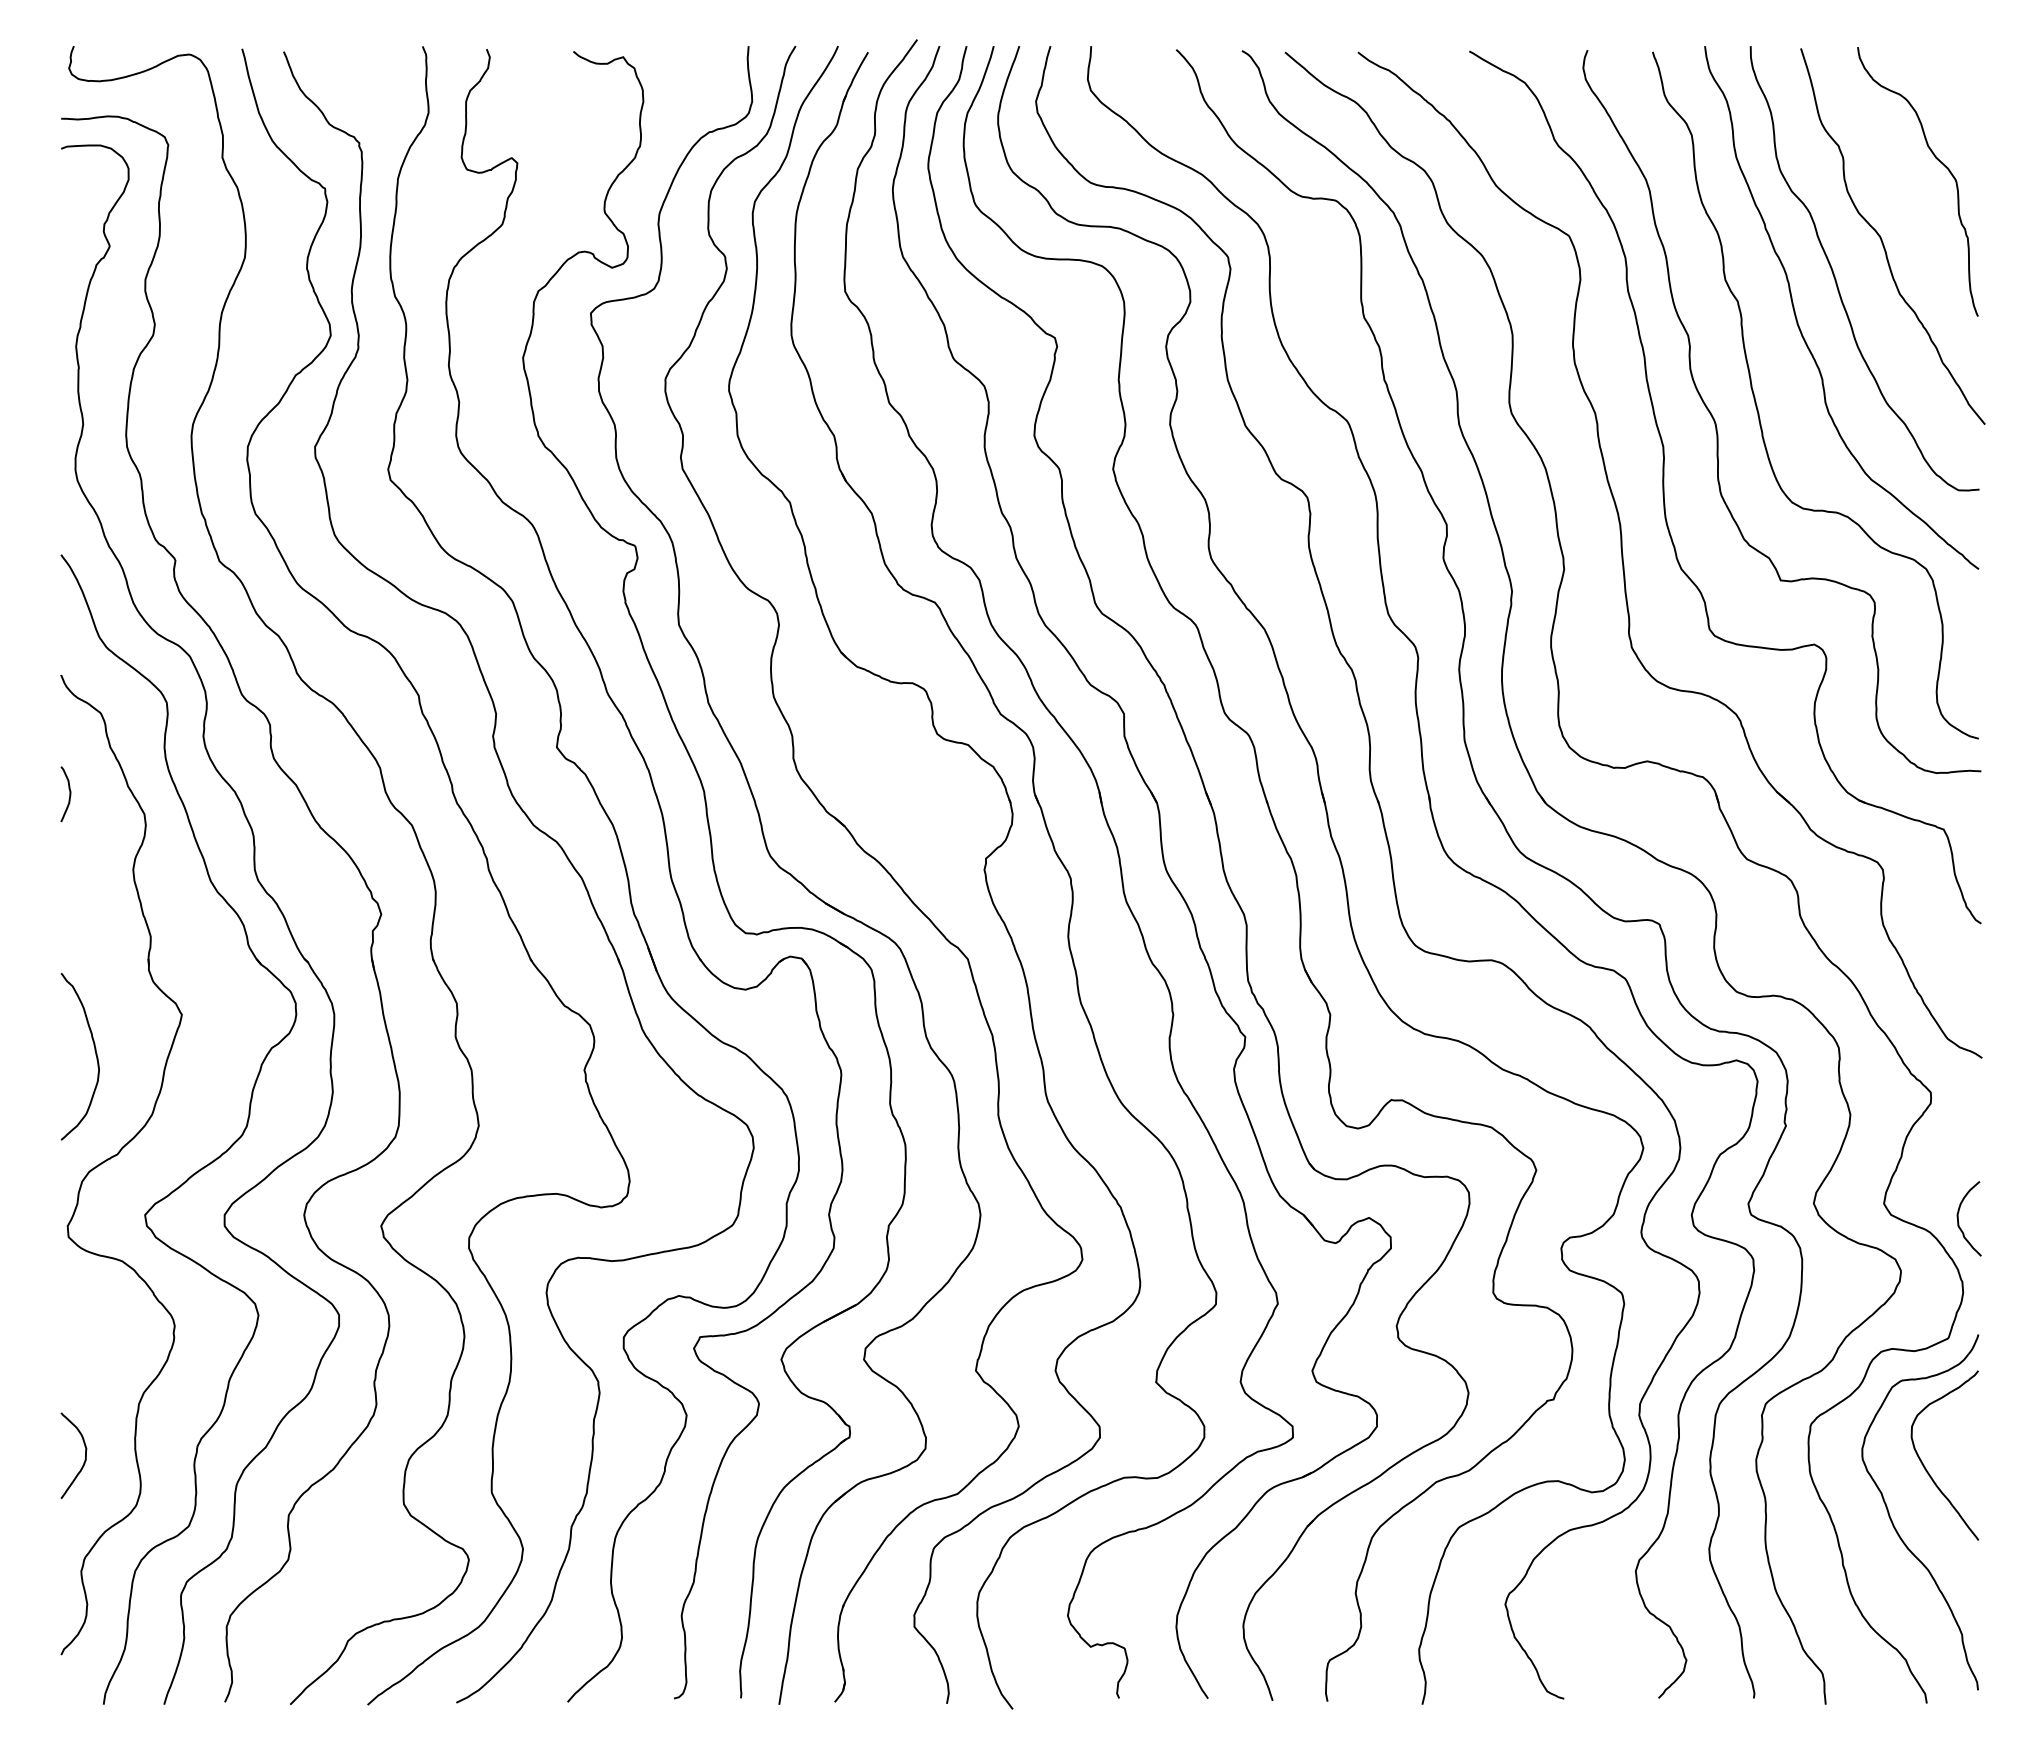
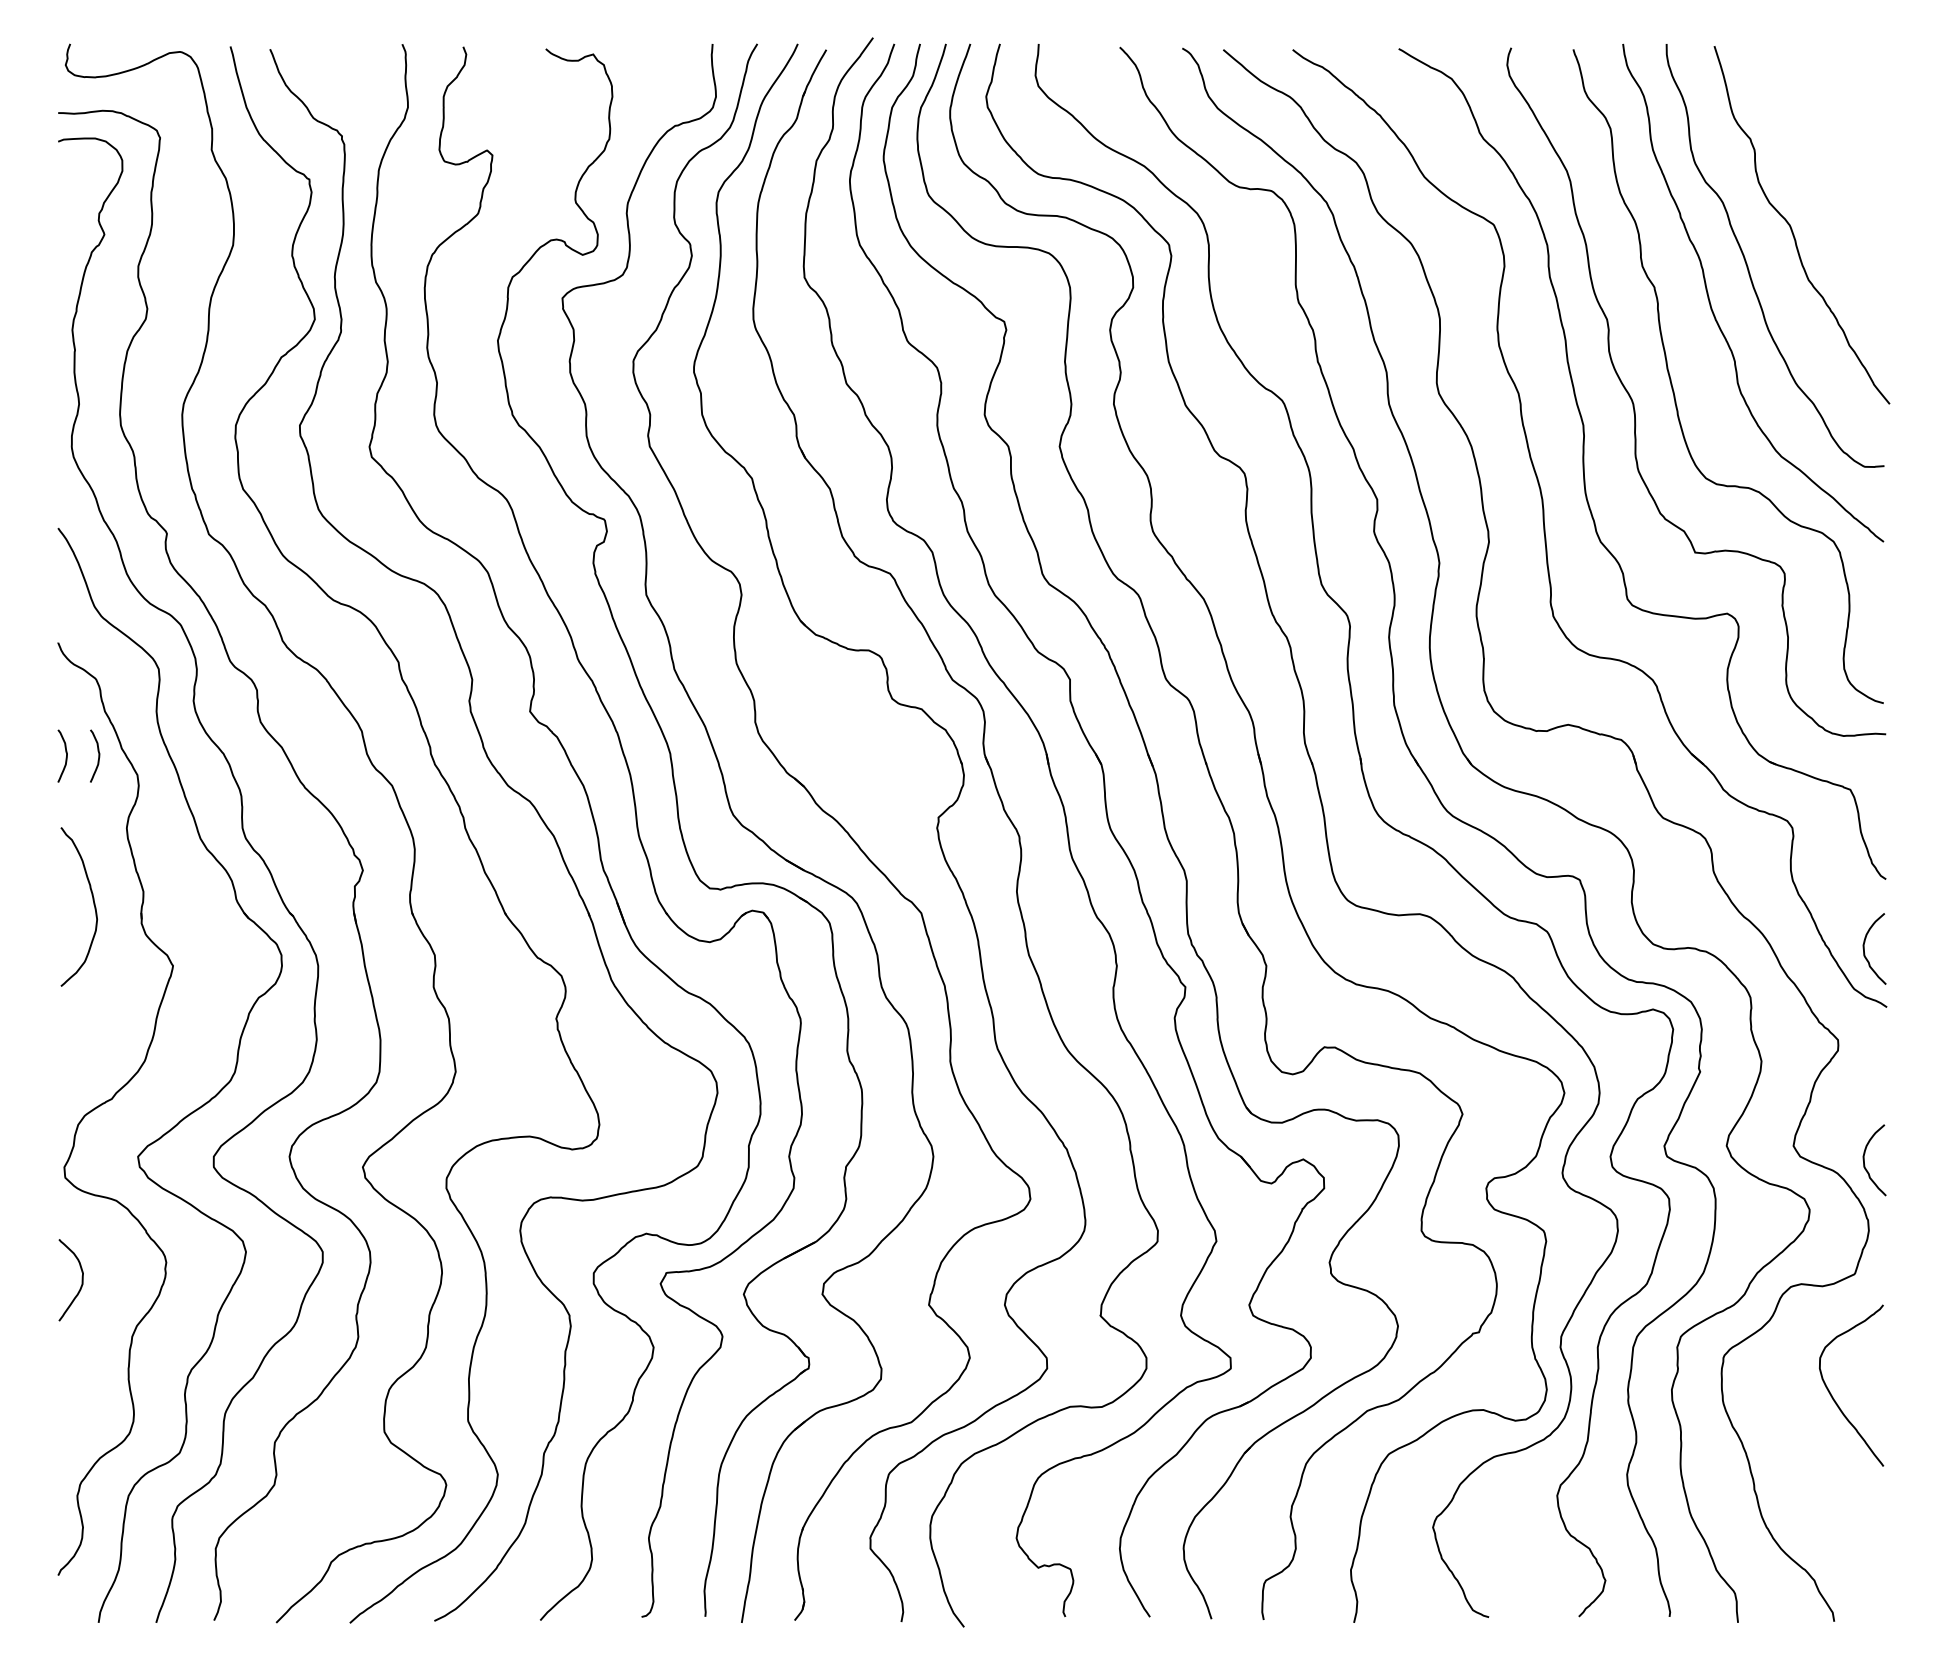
curve: (1937, 160) -> (1844, 152), removed
curve: (103, 794) -> (98, 756), added
curve: (1958, 996) -> (1864, 948), added
curve: (94, 1051) -> (92, 902), moved
curve: (84, 1459) -> (81, 1283), moved
curve: (1893, 1522) -> (1802, 1449), removed

